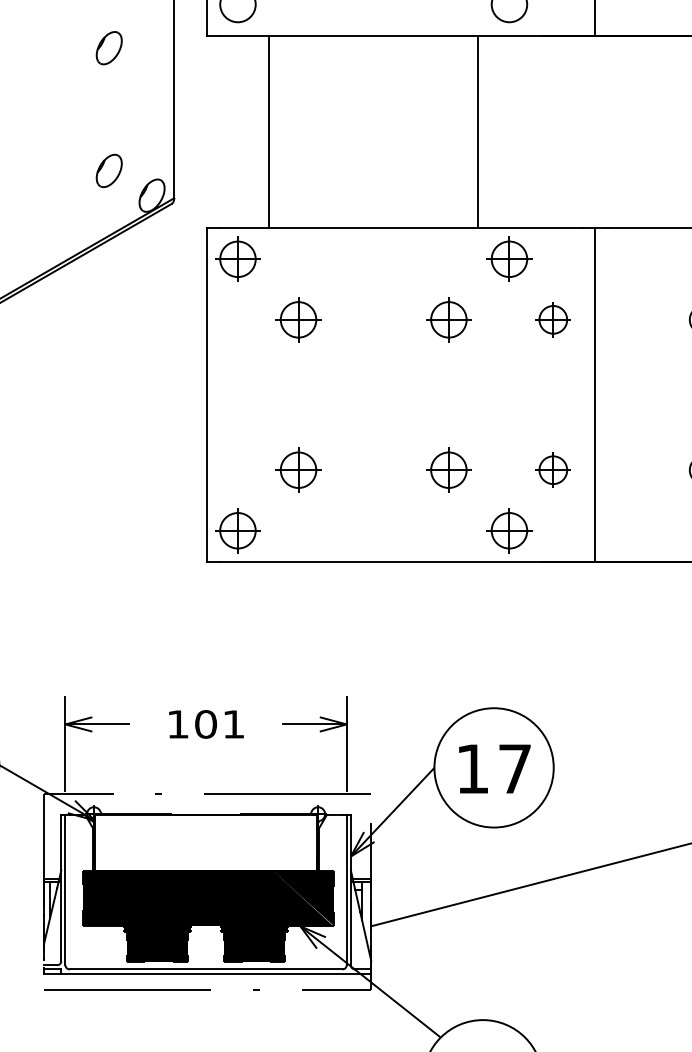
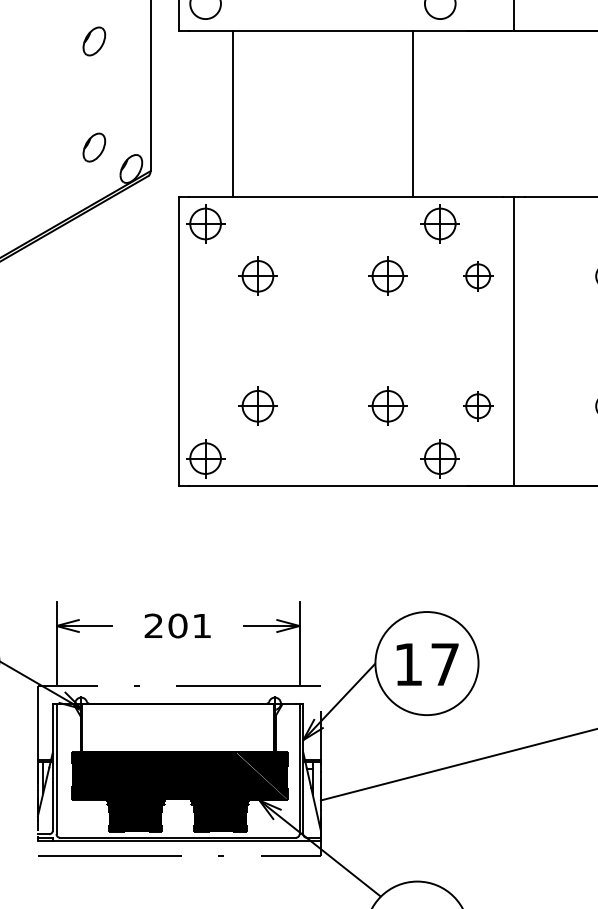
text: (177, 723) -> (153, 625), 101 -> 201

